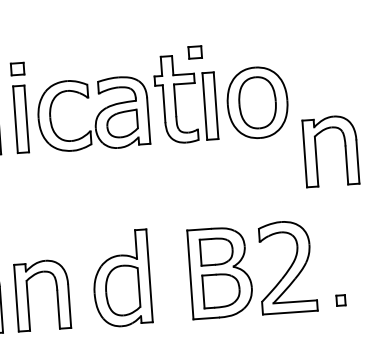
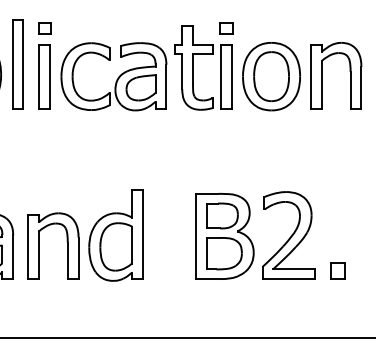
part: (195, 52) -> (226, 28), moved
part: (344, 145) -> (349, 71), moved
part: (121, 278) -> (115, 235), moved
part: (340, 300) -> (337, 270), size x1.67

